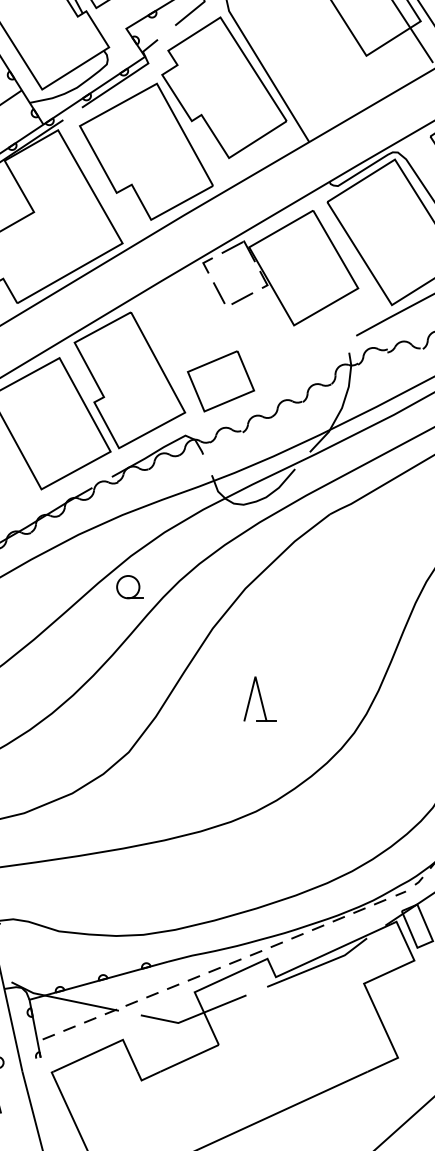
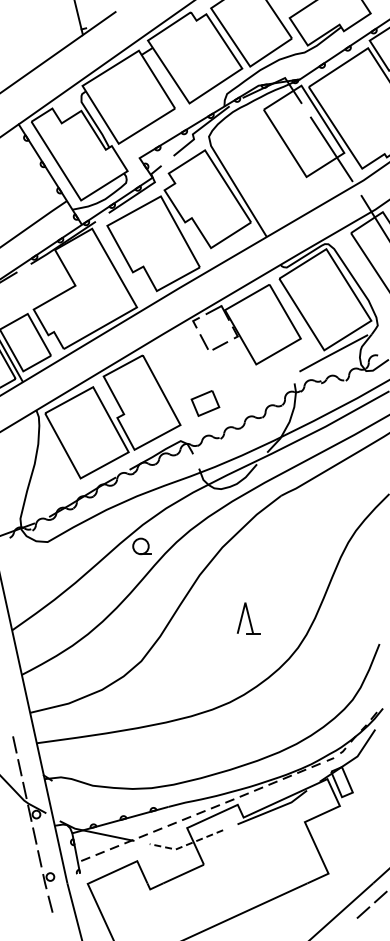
part: (221, 381) -> (205, 403), size x0.6
part: (259, 699) -> (248, 618), moved
line: (193, 1017) -> (186, 845), solid -> dashed

